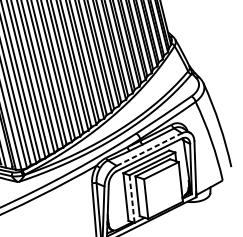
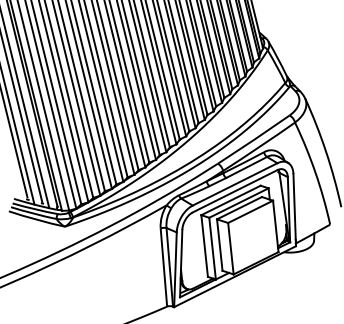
line: (149, 149) -> (235, 184), dashed -> solid
line: (132, 199) -> (212, 249), dashed -> solid

